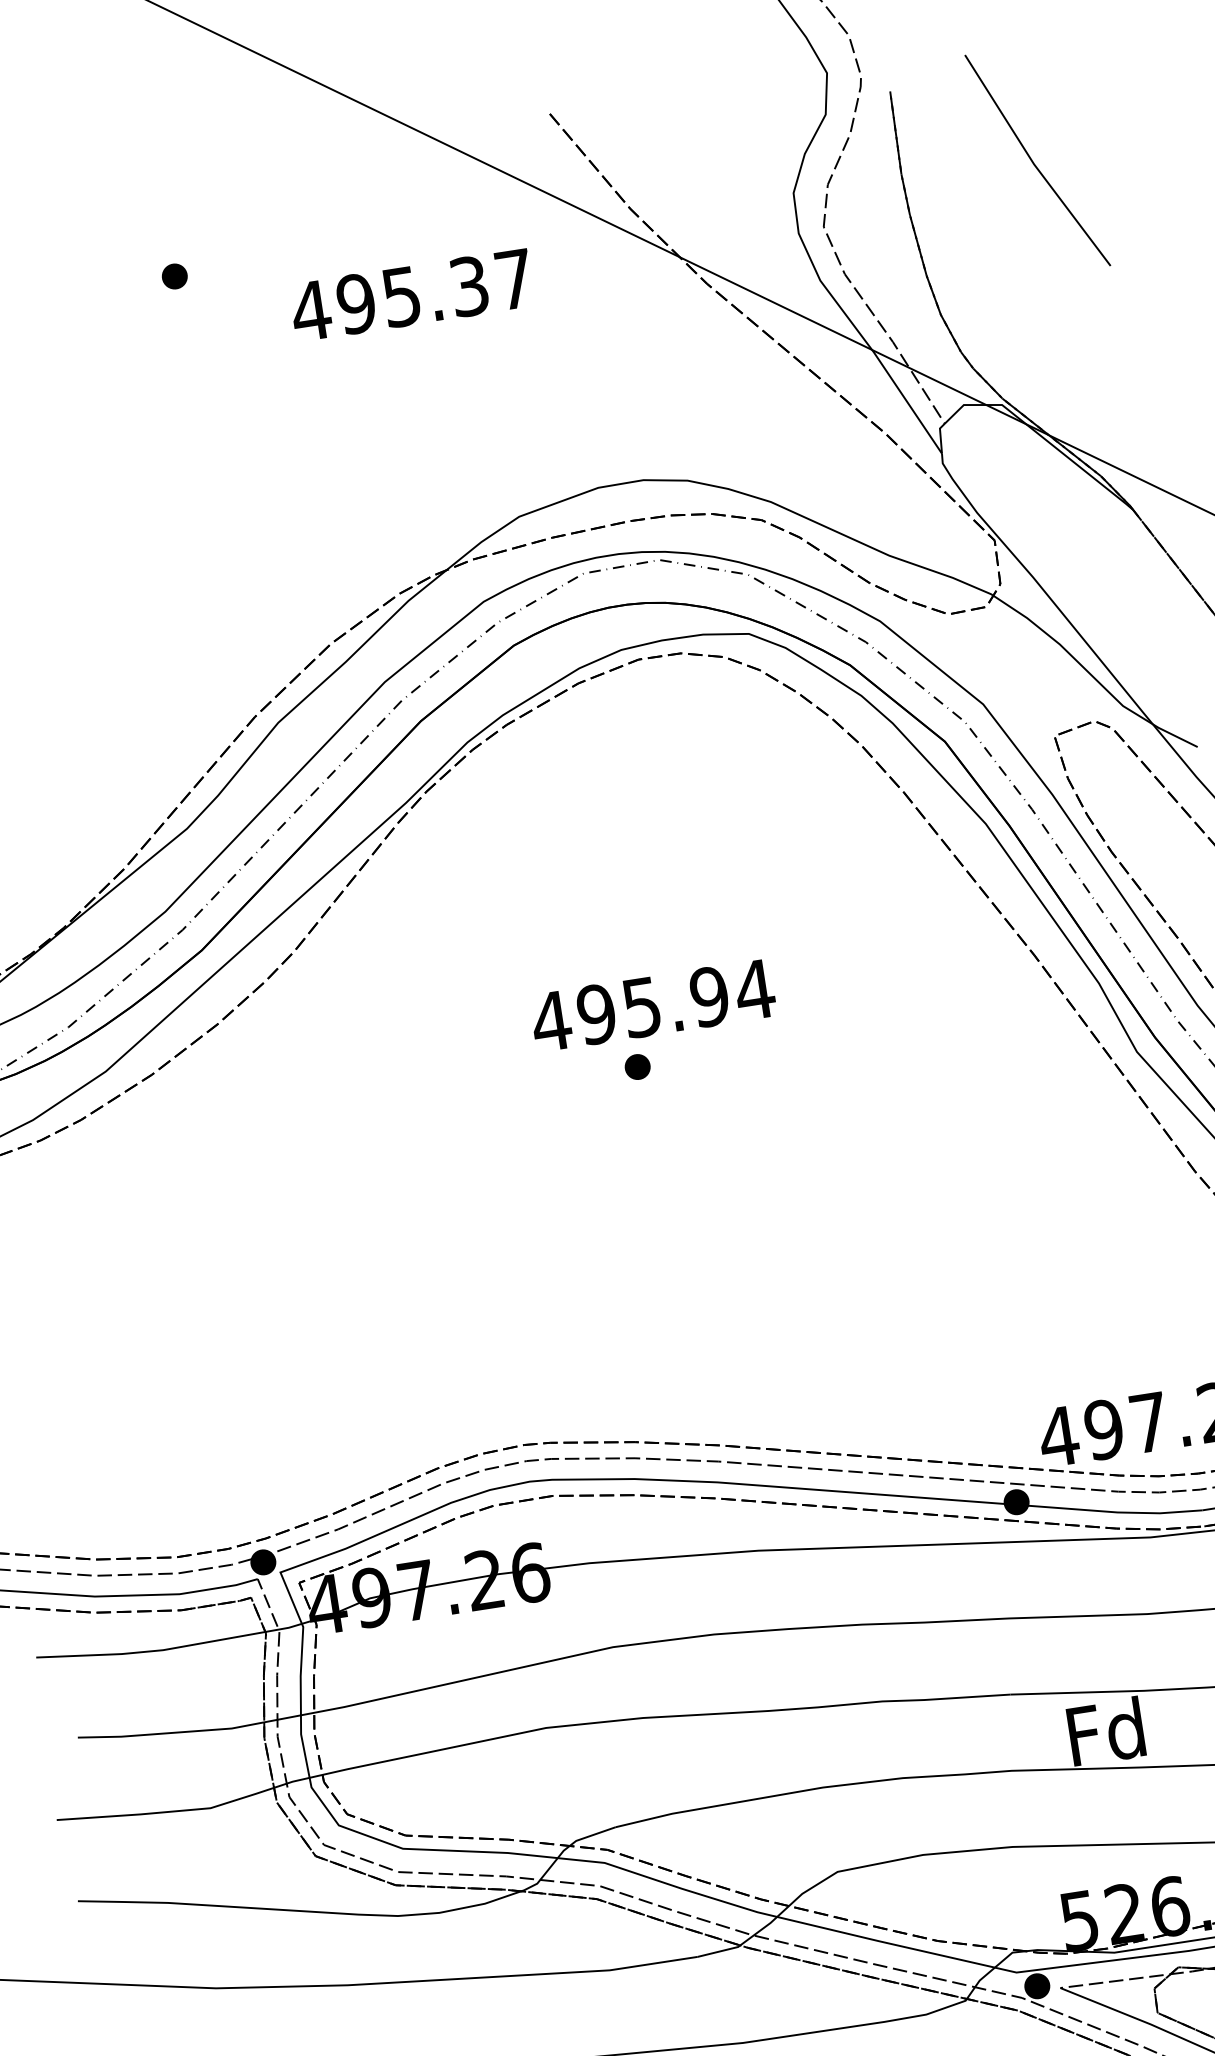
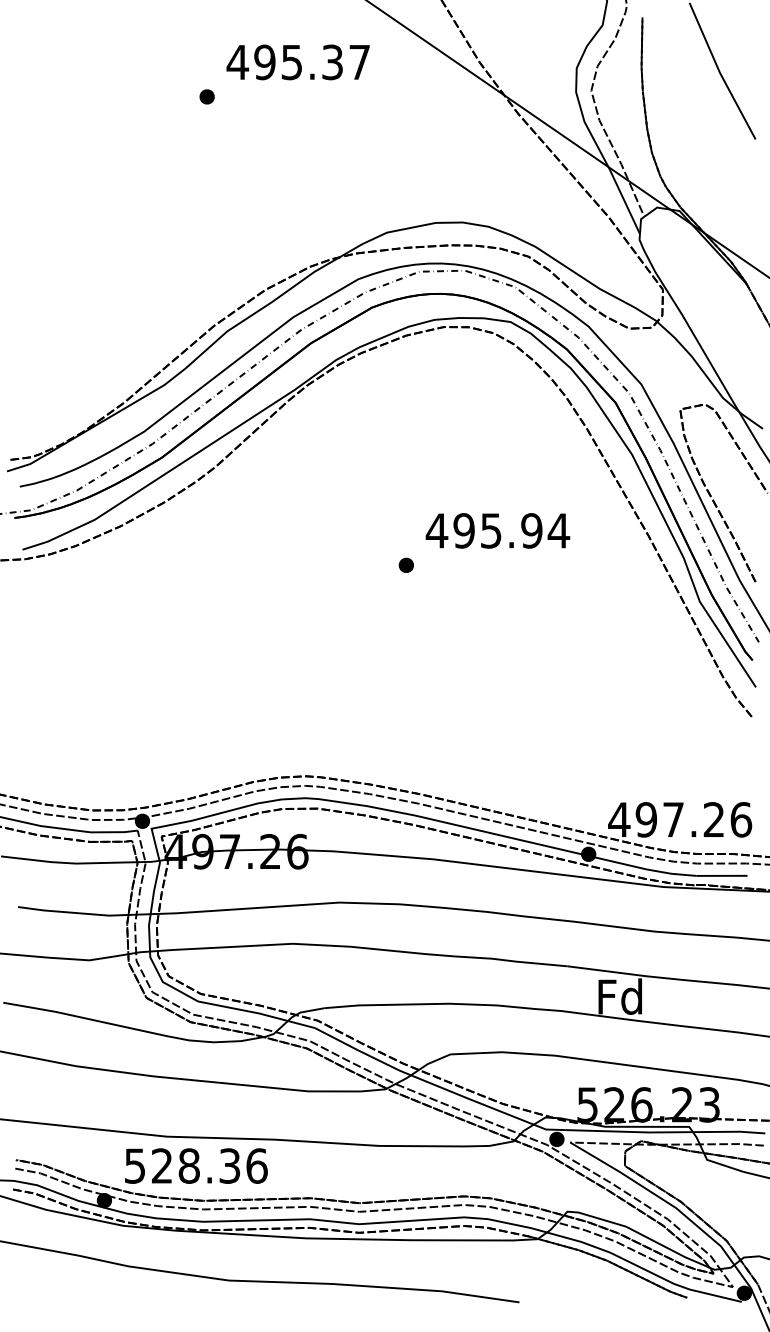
part: (173, 275) -> (206, 96), moved
text: (410, 295) -> (297, 62), moved
text: (652, 1005) -> (497, 530), moved

